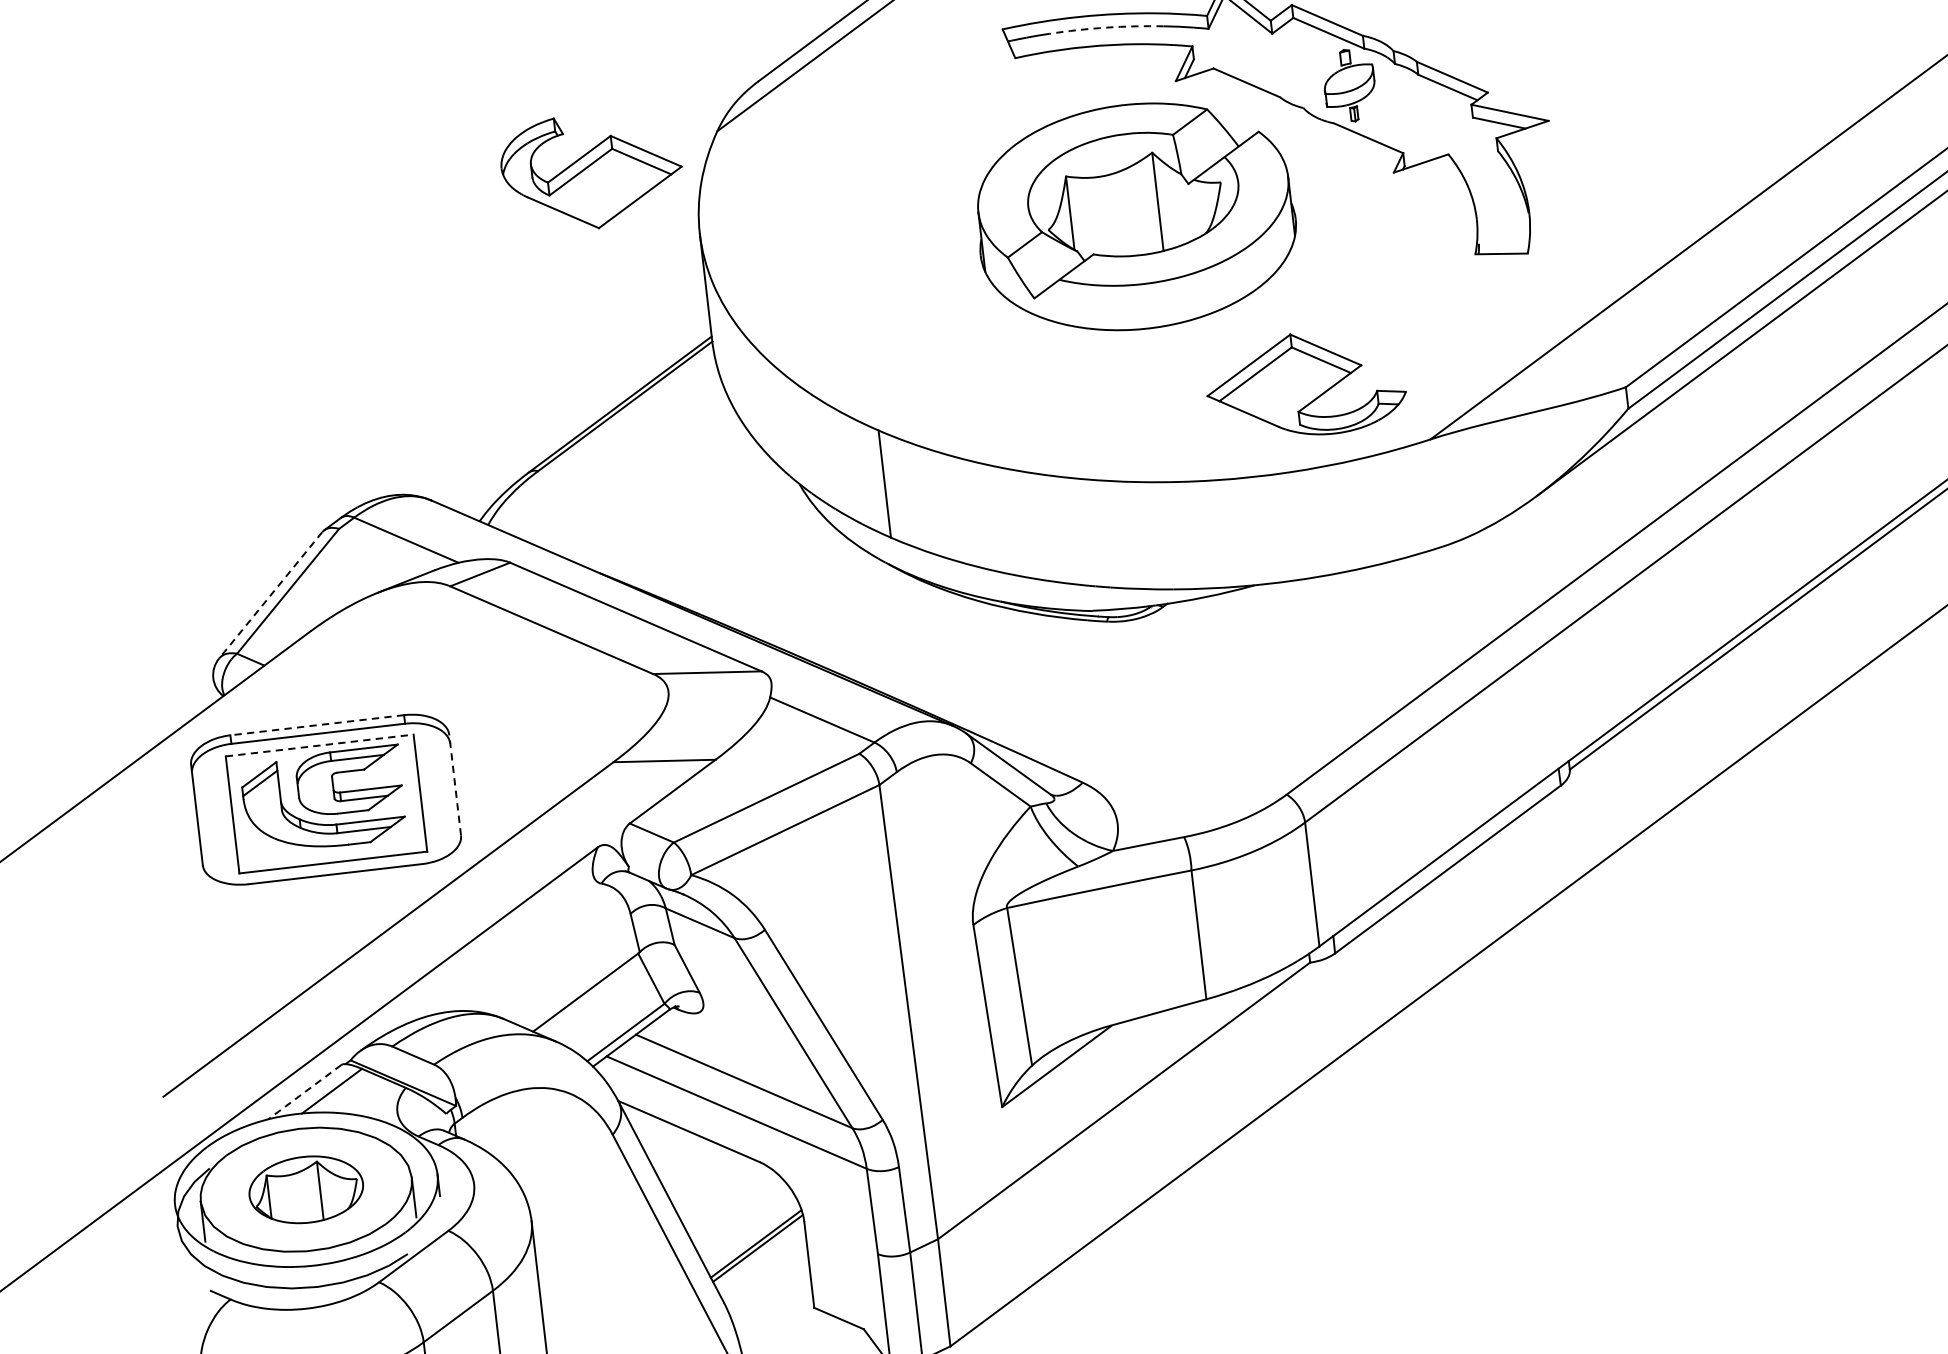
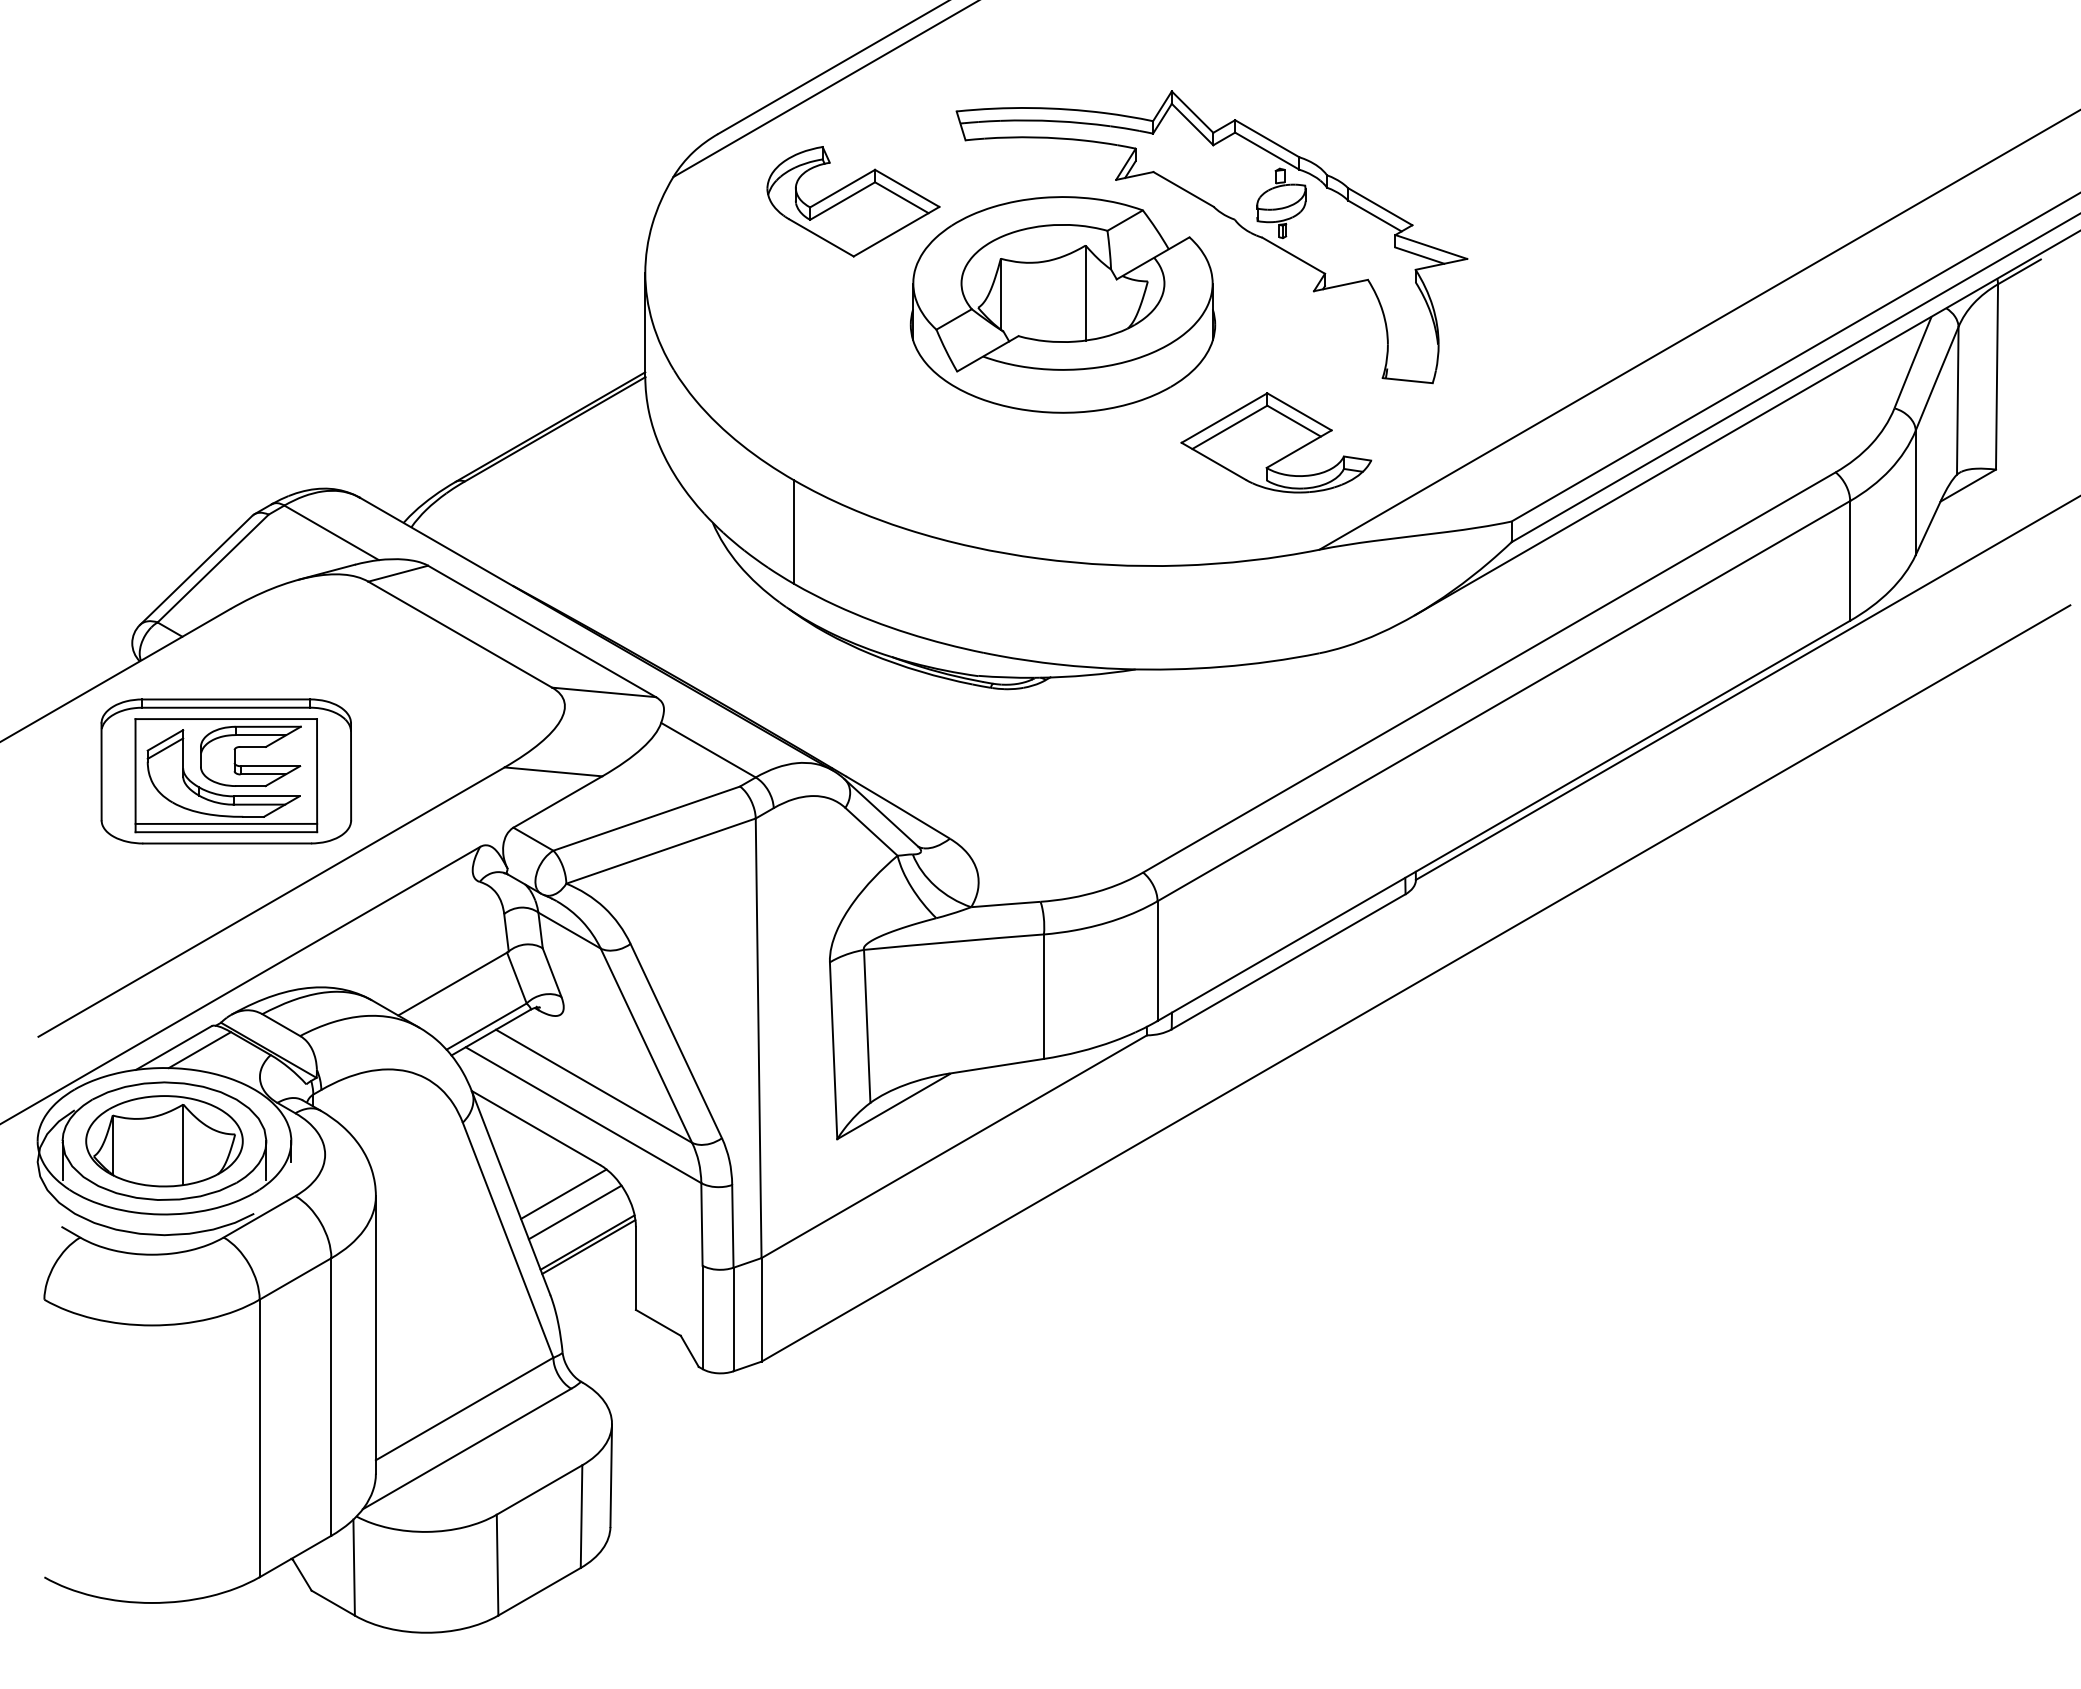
arc: (1106, 27) -> (1055, 121), dashed -> solid
part: (592, 171) -> (853, 201), moved
part: (1305, 384) -> (1276, 442), moved
line: (270, 595) -> (195, 570), dashed -> solid
line: (317, 725) -> (226, 699), dashed -> solid
line: (319, 745) -> (226, 719), dashed -> solid
line: (455, 784) -> (351, 771), dashed -> solid
line: (332, 853) -> (226, 823), added
line: (304, 1092) -> (173, 1048), dashed -> solid
part: (306, 1190) -> (164, 1141), size x1.43
line: (725, 1196) -> (563, 1193), added
line: (739, 1214) -> (574, 1212), added

